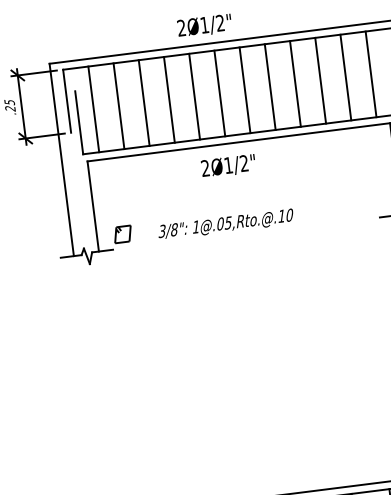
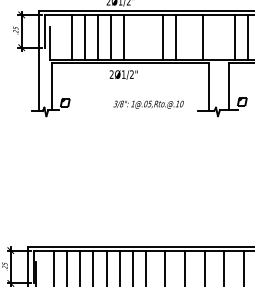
line: (345, 76) -> (189, 36), removed
line: (270, 85) -> (150, 36), removed
line: (245, 88) -> (137, 36), removed
line: (93, 107) -> (58, 36), removed
text: (225, 224) -> (148, 104), moved

